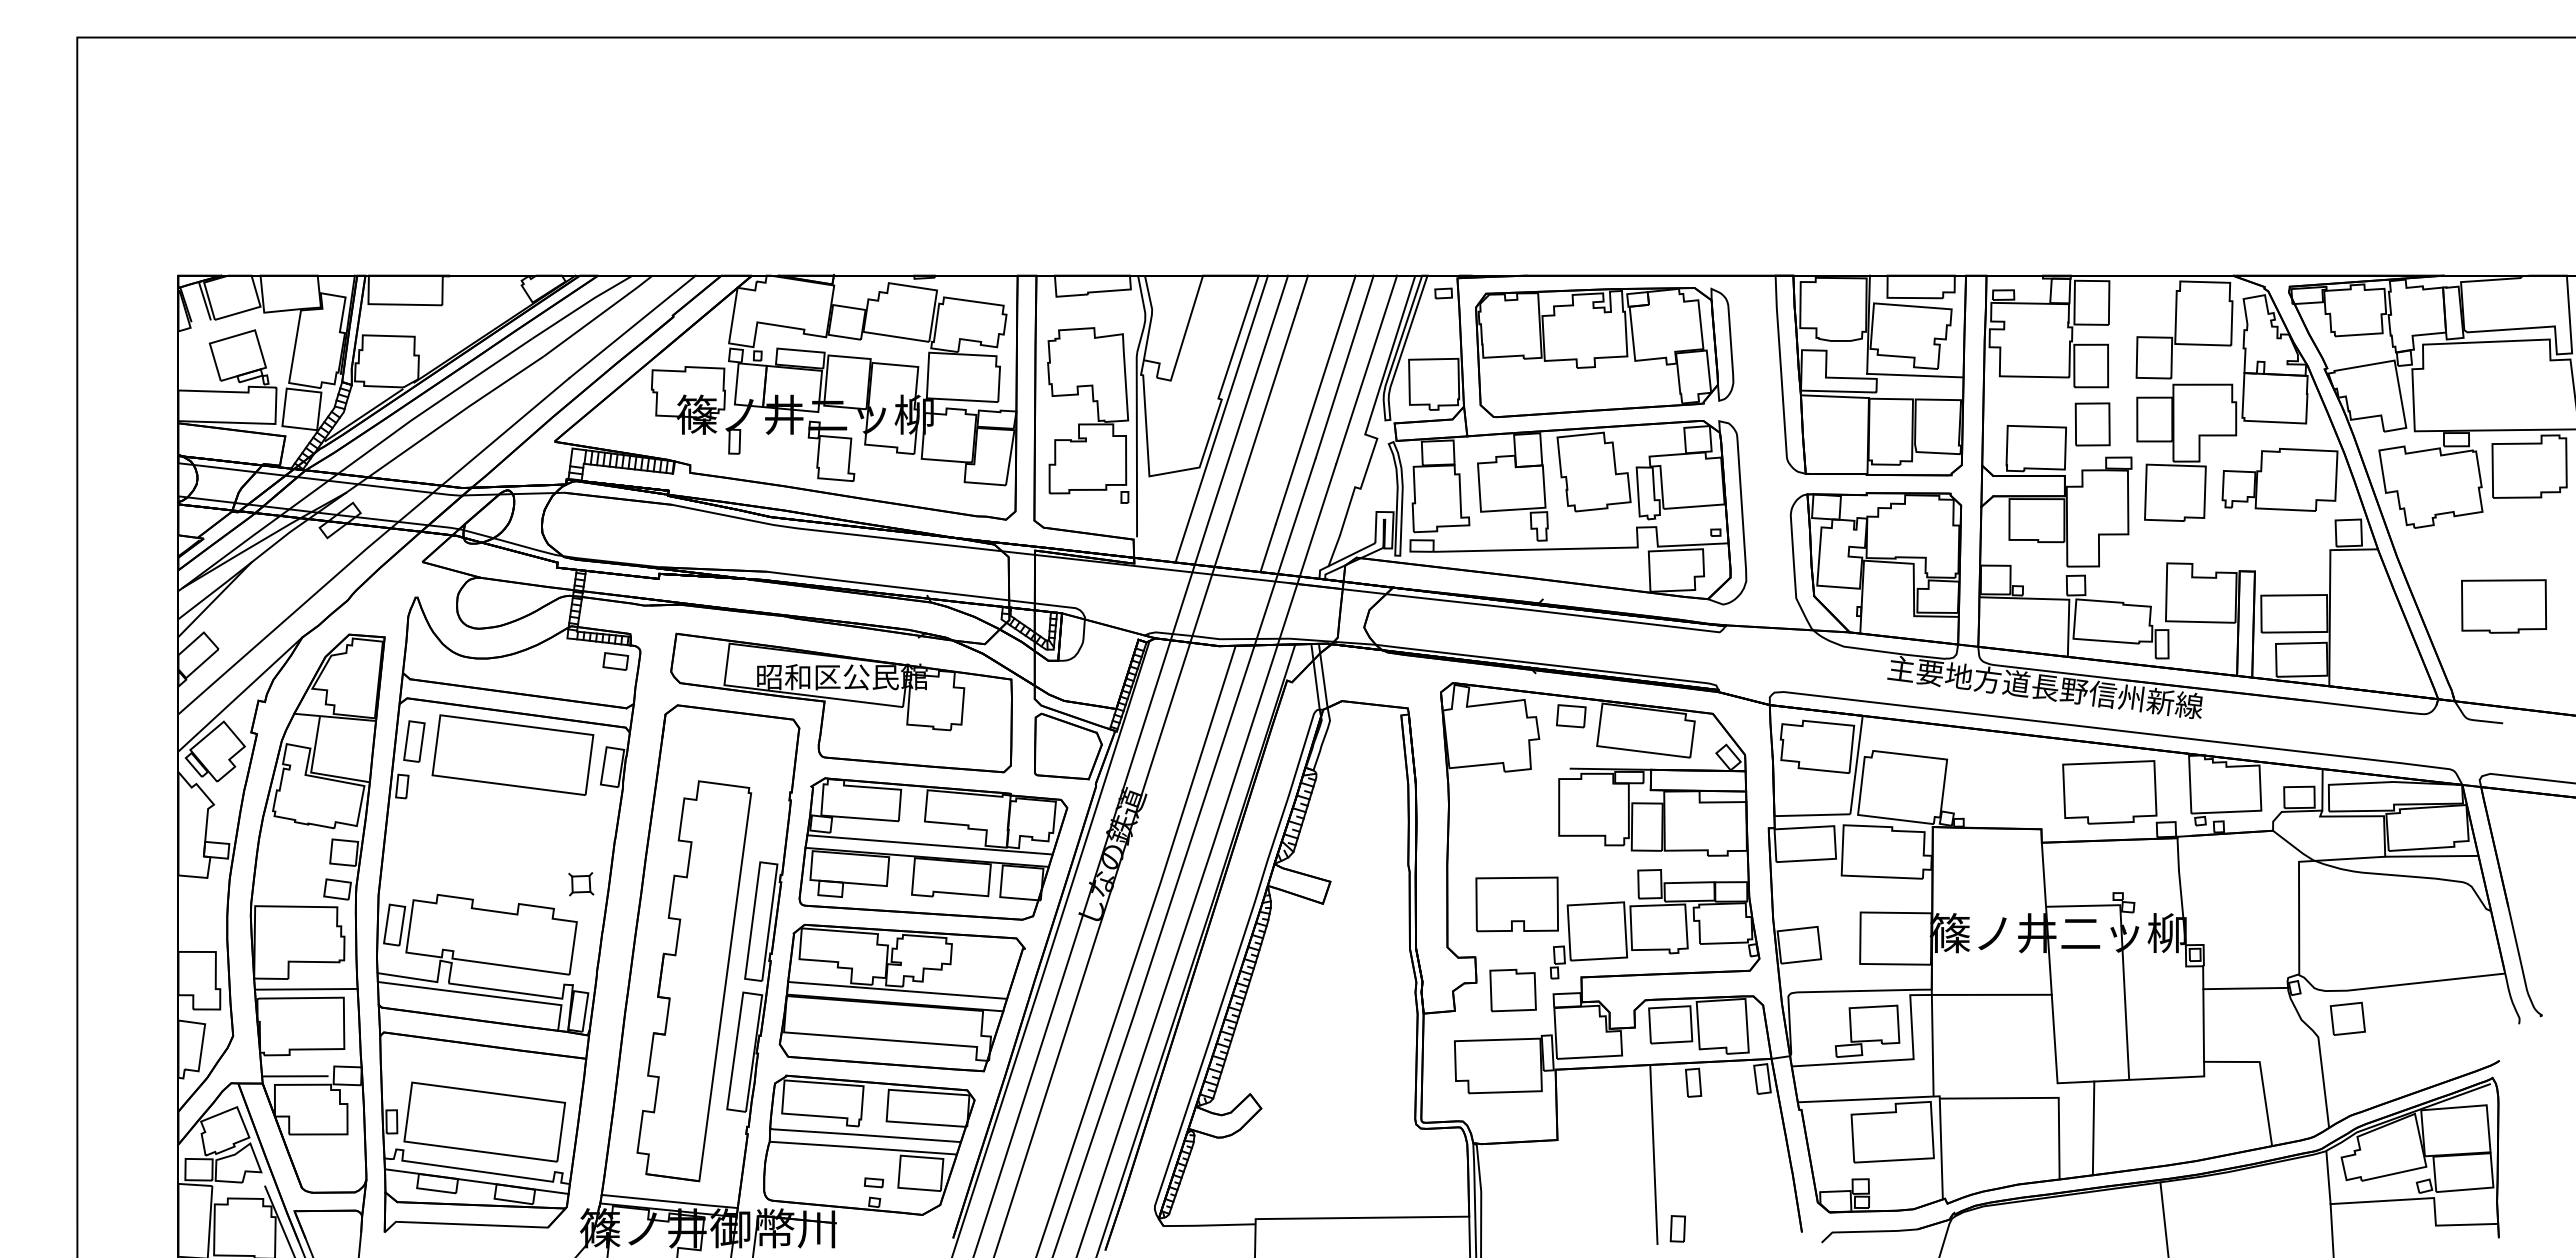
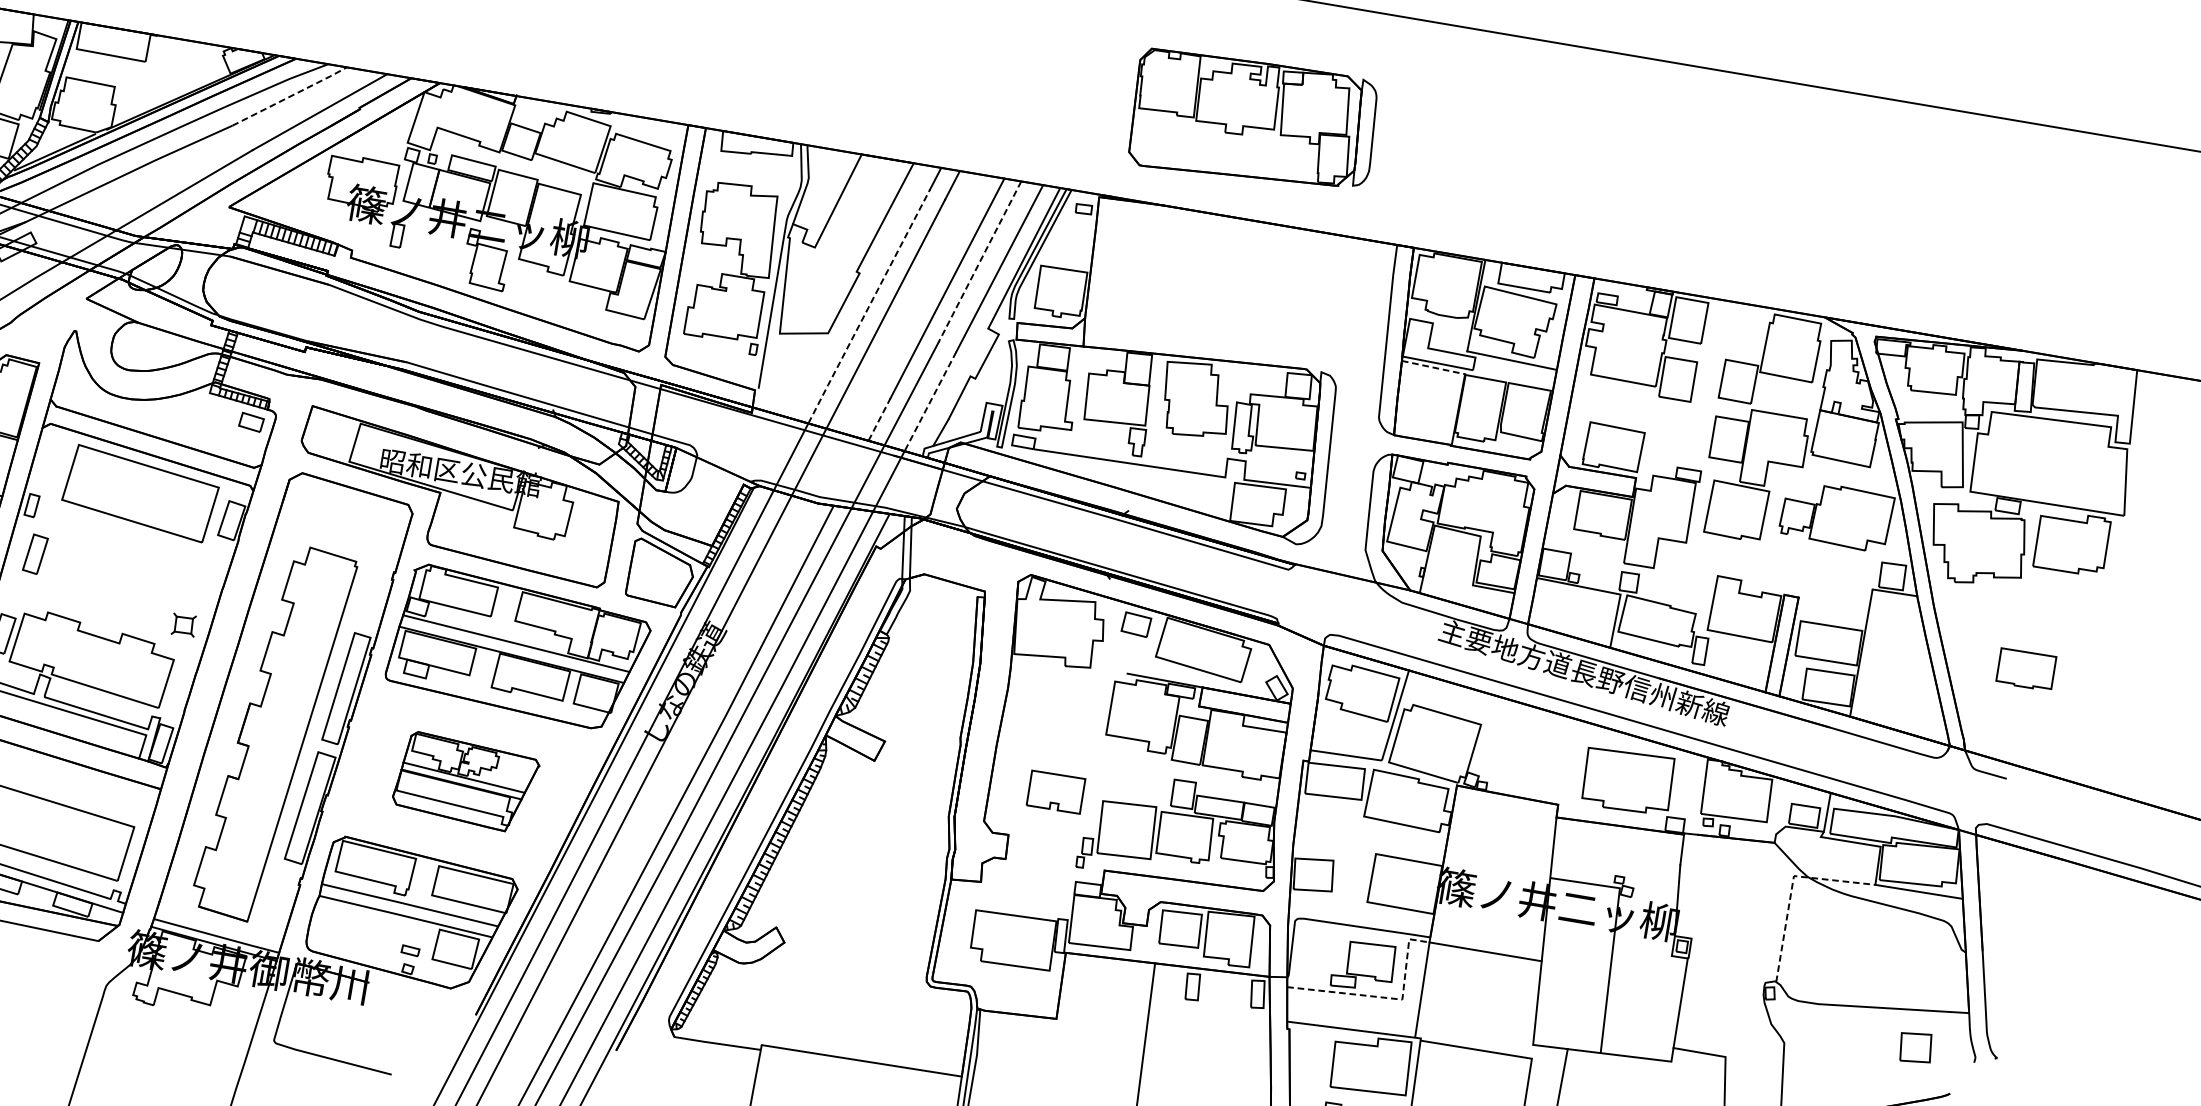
line: (599, 315) -> (290, 96), solid -> dashed
part: (1604, 352) -> (1253, 122), moved
line: (1344, 366) -> (979, 261), solid -> dashed
line: (1835, 396) -> (1434, 367), solid -> dashed
line: (1221, 418) -> (856, 290), removed
part: (2092, 424) -> (1670, 434), removed
line: (1237, 433) -> (868, 307), solid -> dashed
line: (1317, 520) -> (930, 401), solid -> dashed
line: (1268, 547) -> (879, 419), solid -> dashed
part: (2504, 606) -> (2026, 669), size x0.7
part: (414, 741) -> (35, 554), moved
line: (2299, 874) -> (1792, 887), solid -> dashed
part: (1516, 904) -> (1055, 792), size x0.7
line: (2245, 988) -> (1723, 986), removed
part: (1512, 990) -> (1038, 871), removed
part: (901, 997) -> (465, 781), size x0.6
part: (2347, 1018) -> (1915, 1047), moved
line: (1896, 1060) -> (1386, 998), solid -> dashed

